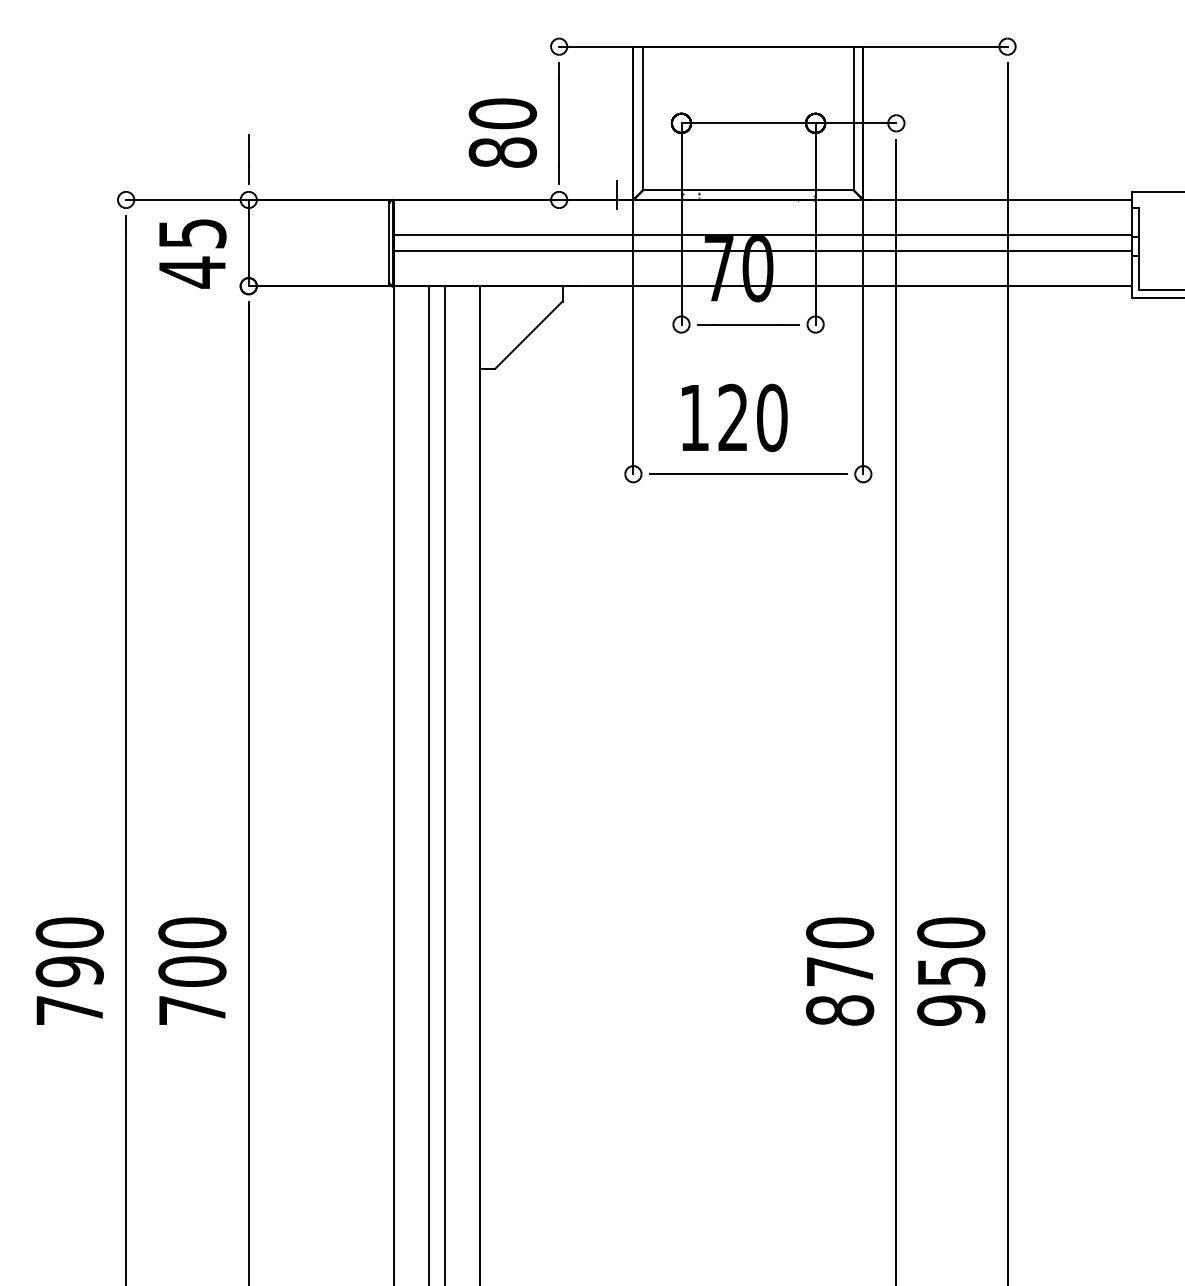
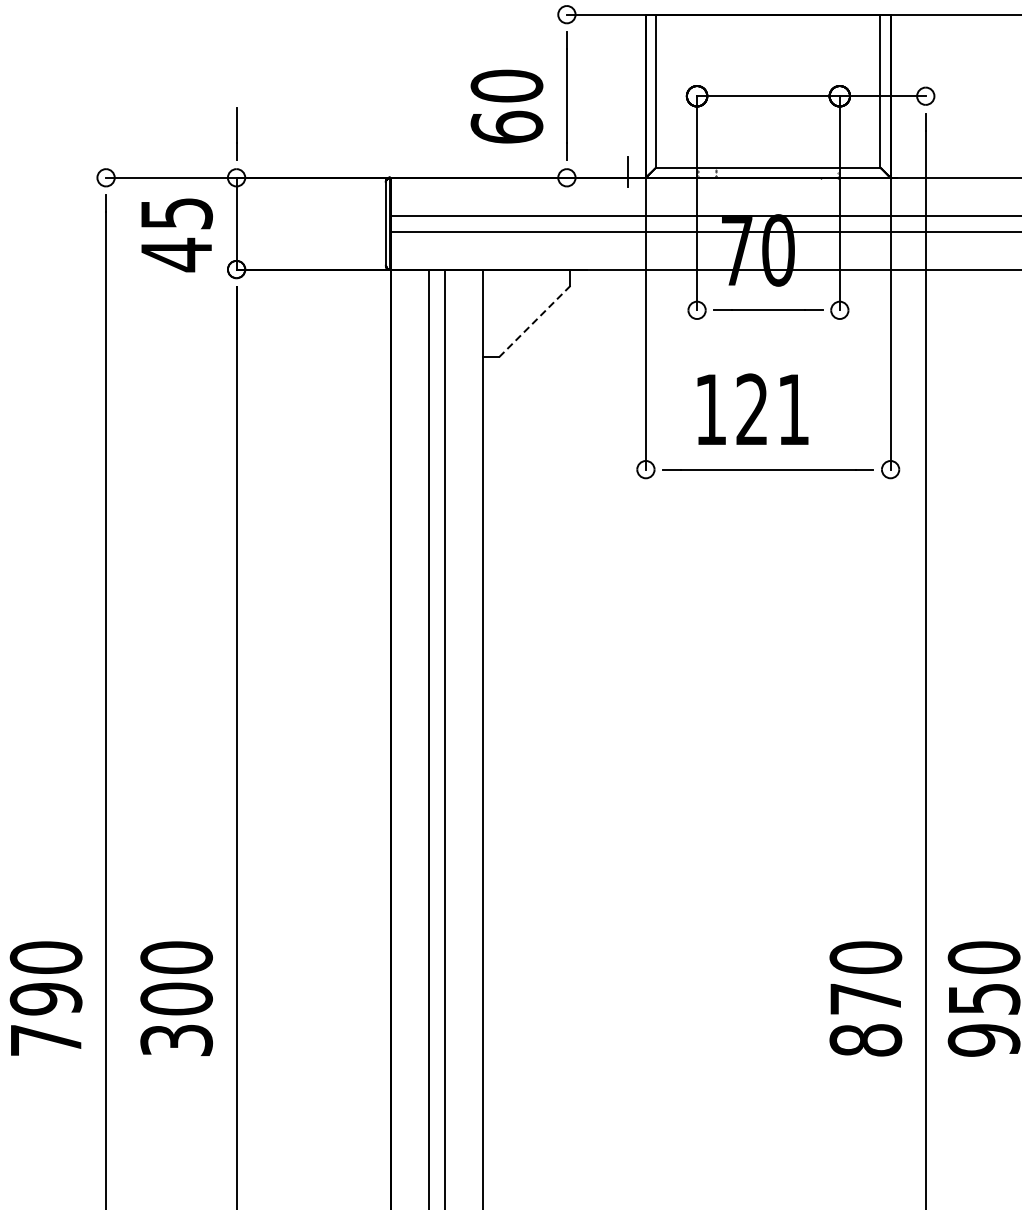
text: (502, 152) -> (506, 127), 80 -> 60
line: (529, 334) -> (535, 320), solid -> dashed
text: (772, 417) -> (793, 409), 120 -> 121
text: (192, 1010) -> (176, 1040), 700 -> 300

